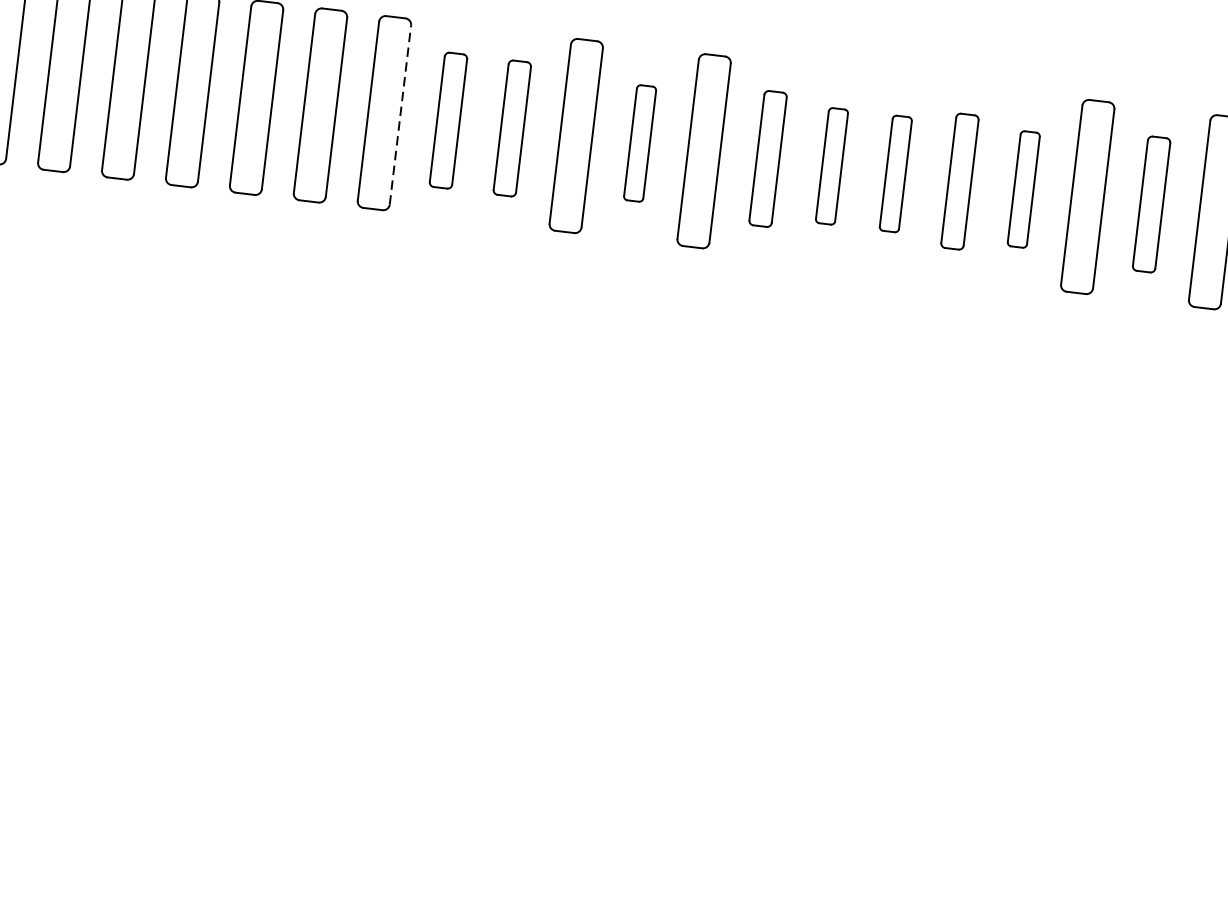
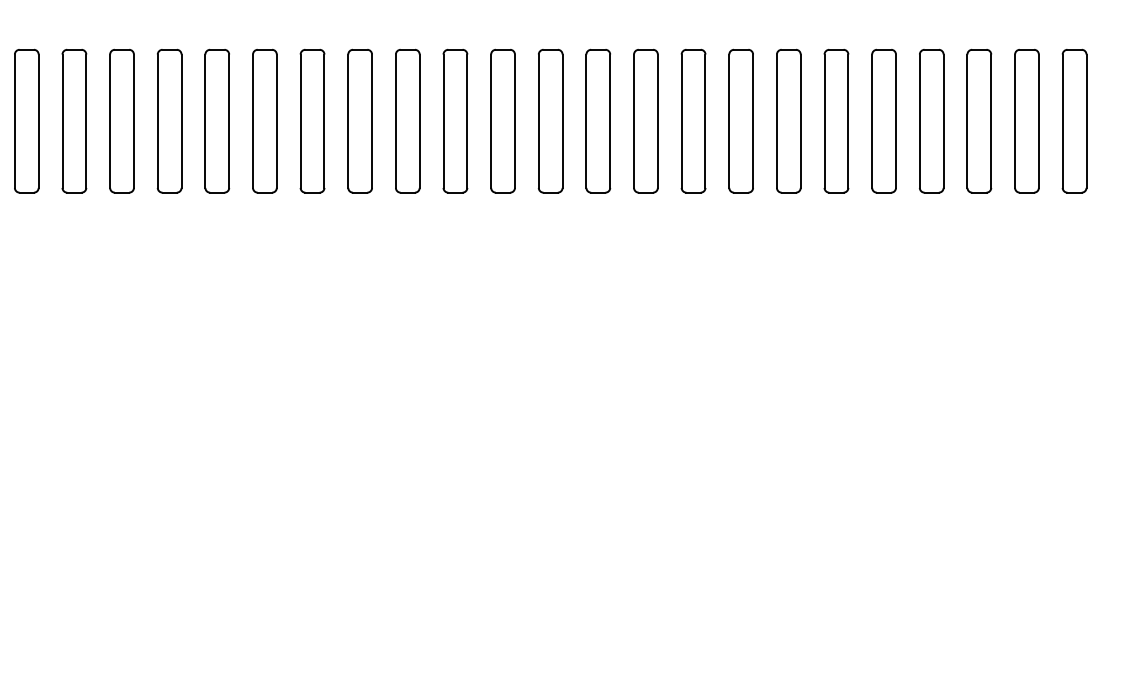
line: (400, 115) -> (181, 121), dashed -> solid
part: (448, 119) -> (217, 120), size x1.43
part: (511, 128) -> (264, 121), size x1.43
part: (639, 142) -> (359, 120), size x1.67
part: (768, 159) -> (455, 121), size x1.43
part: (831, 165) -> (502, 120), size x1.67
part: (895, 173) -> (550, 120), size x1.67
part: (960, 180) -> (598, 120), size x1.43
part: (1023, 189) -> (645, 121), size x1.67
part: (1150, 203) -> (740, 120), size x1.43

